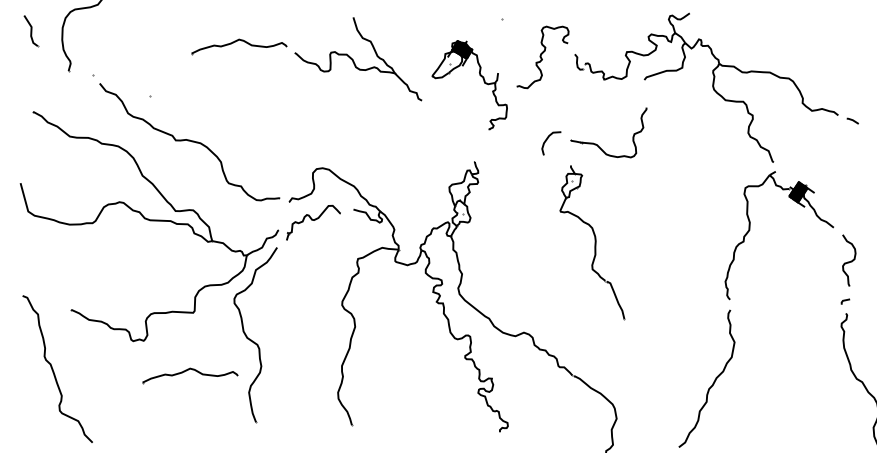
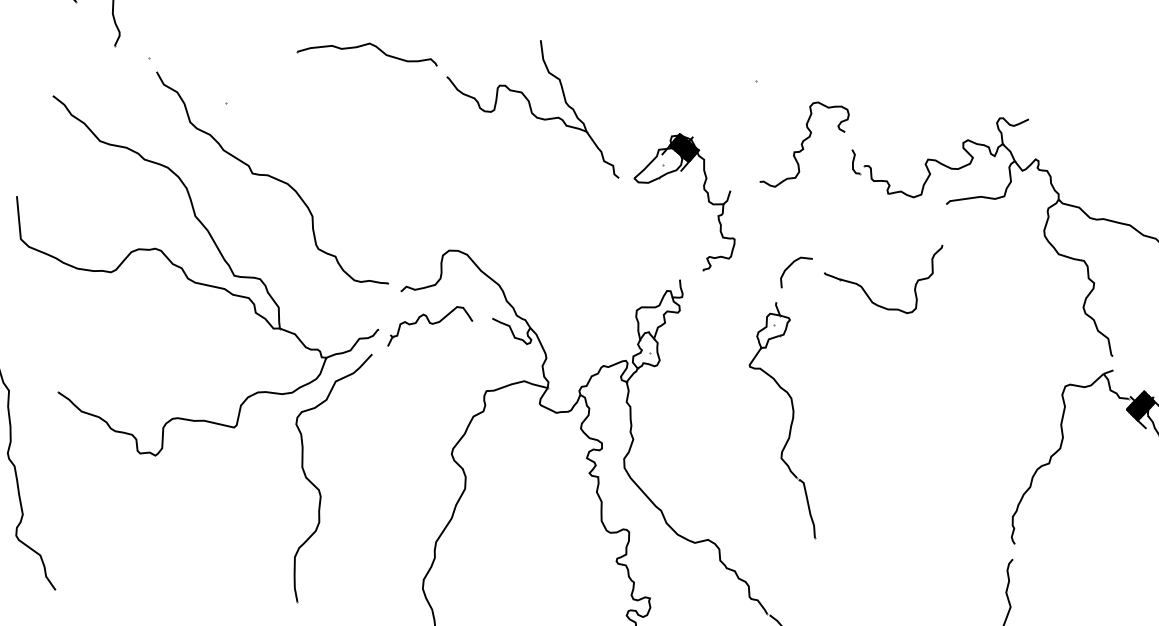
part: (479, 75) -> (702, 189), moved
part: (592, 242) -> (788, 419), moved
part: (190, 375) -> (214, 517), removed

